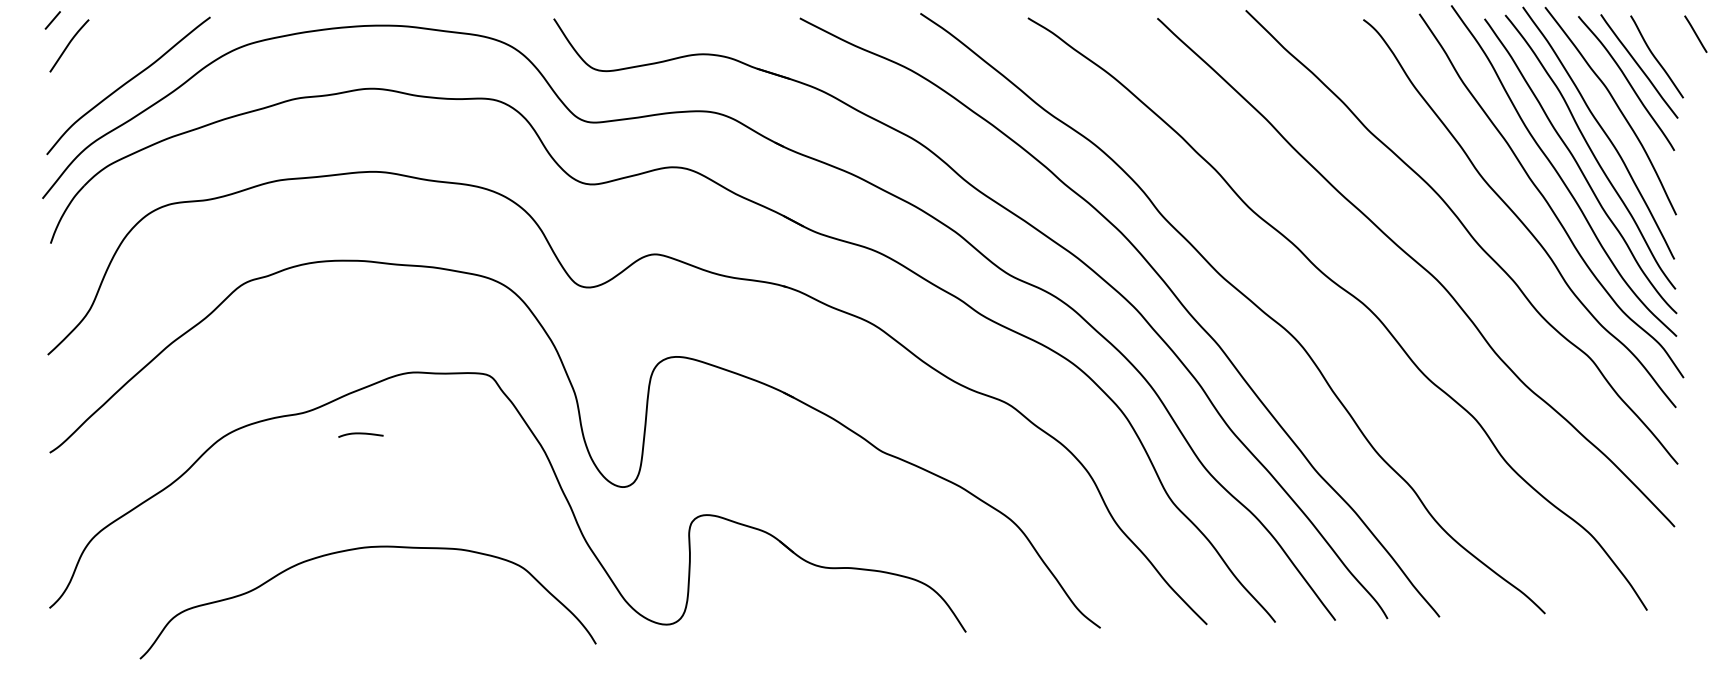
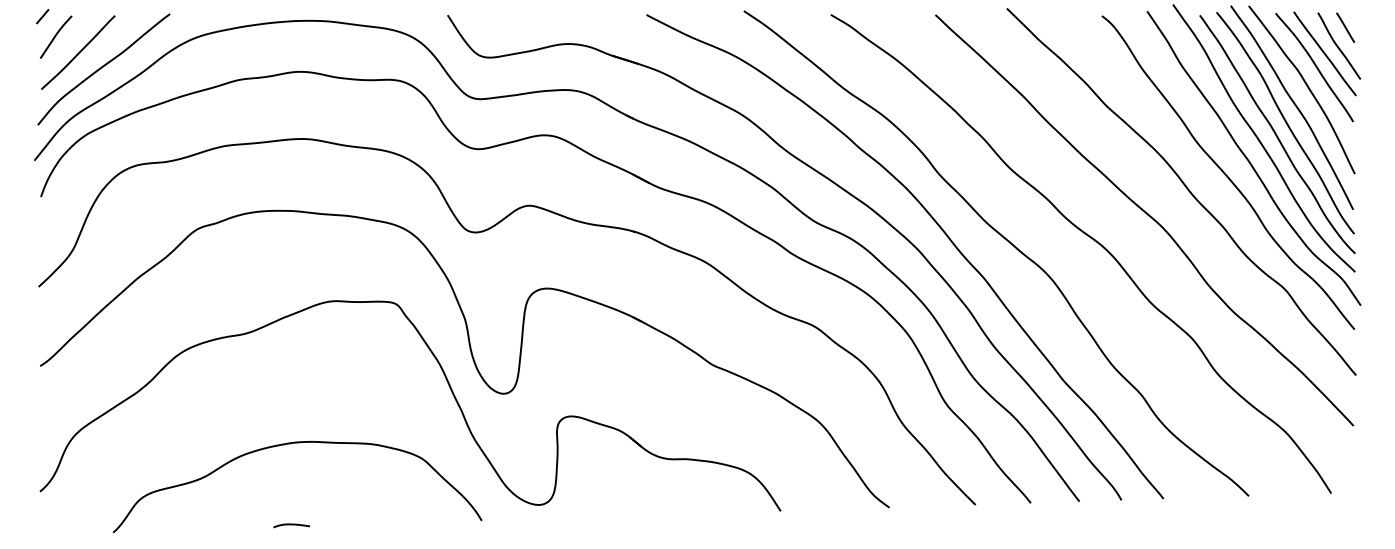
line: (1695, 33) -> (1345, 27), moved
curve: (97, 64) -> (78, 52), added
curve: (360, 434) -> (291, 525), moved

